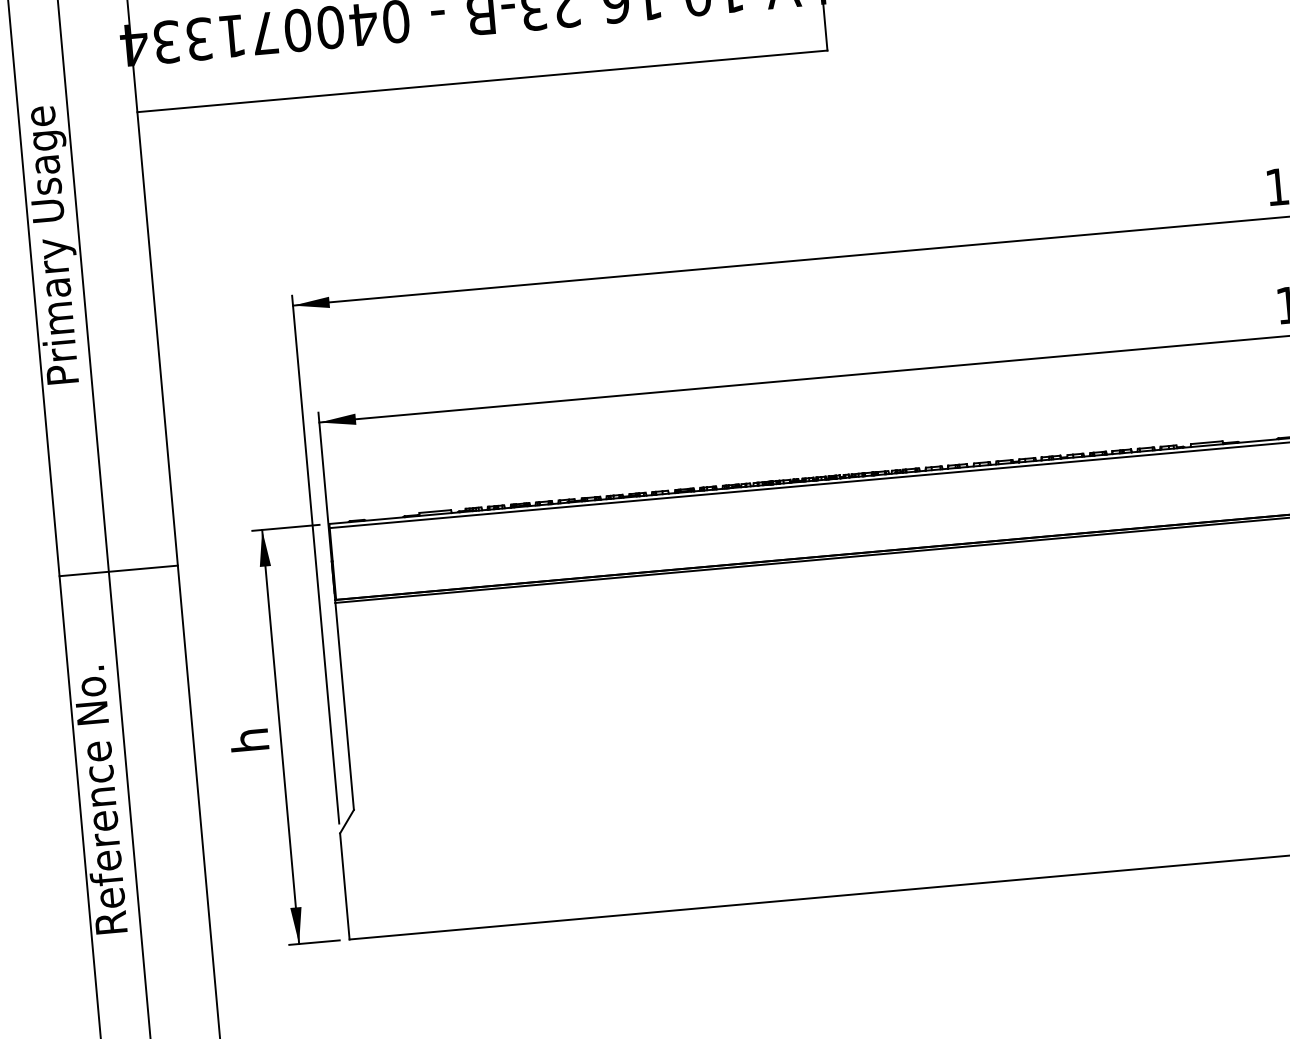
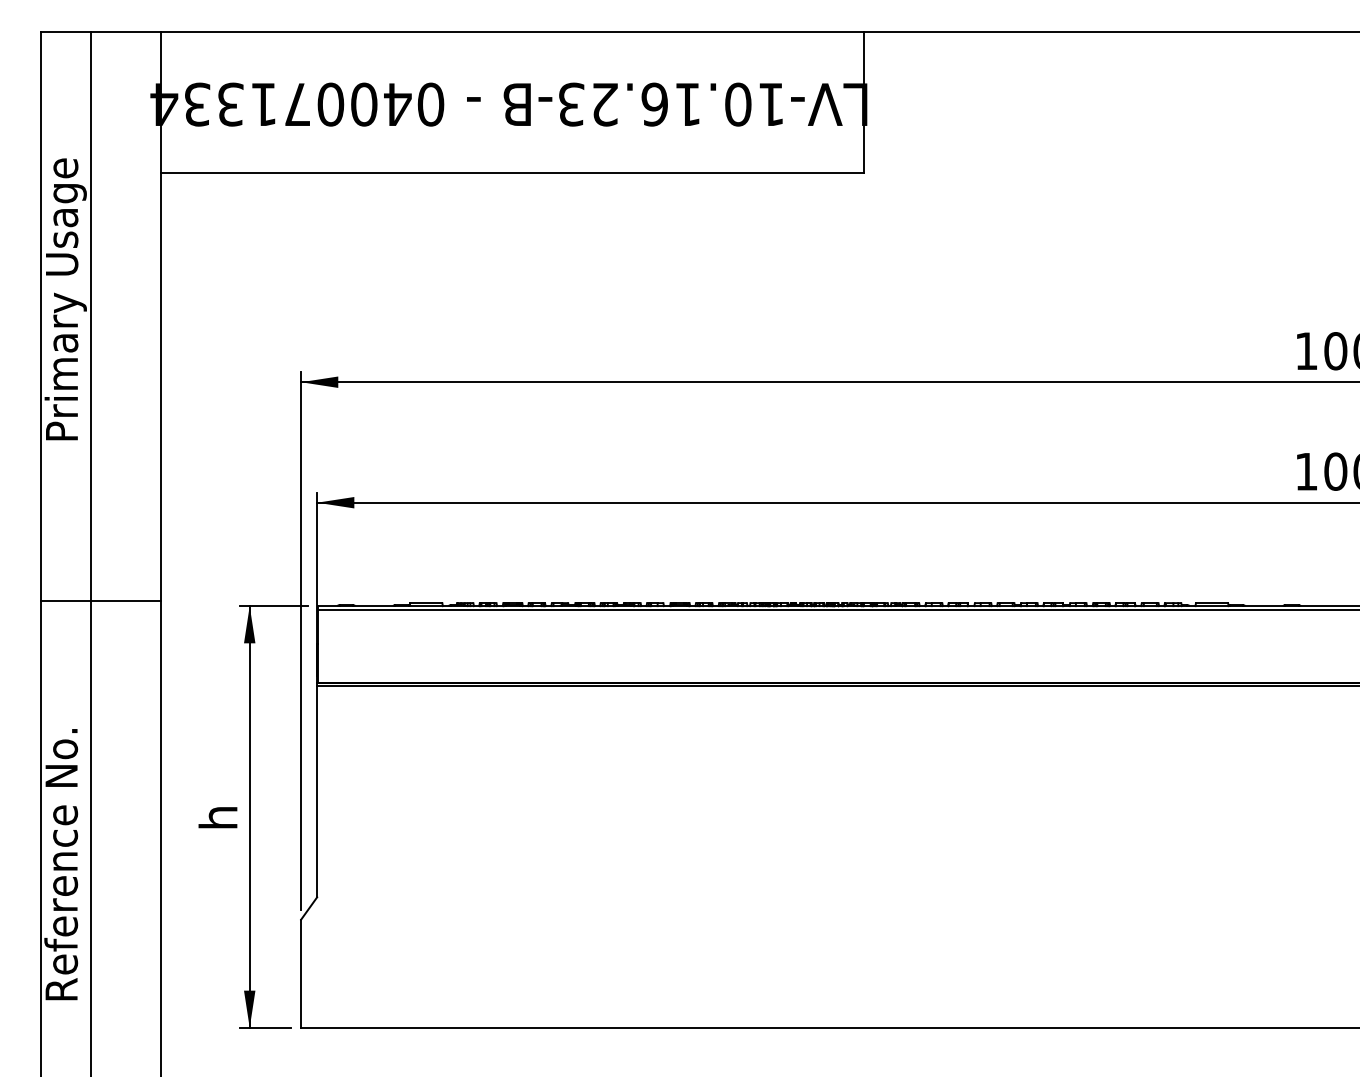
line: (118, 570) -> (100, 600), moved

